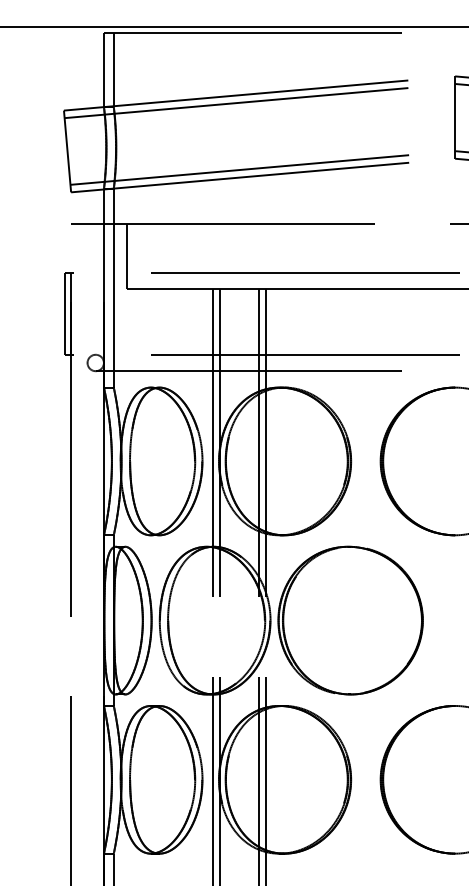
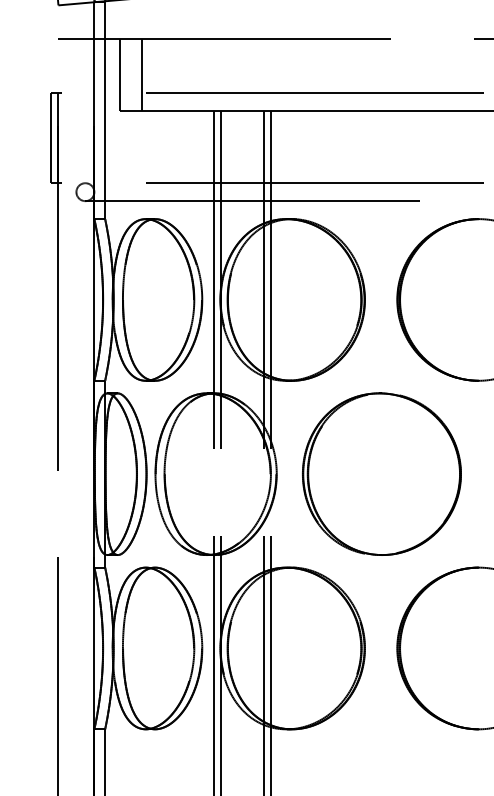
line: (147, 256) -> (142, 75), added
part: (350, 620) -> (381, 474), moved

